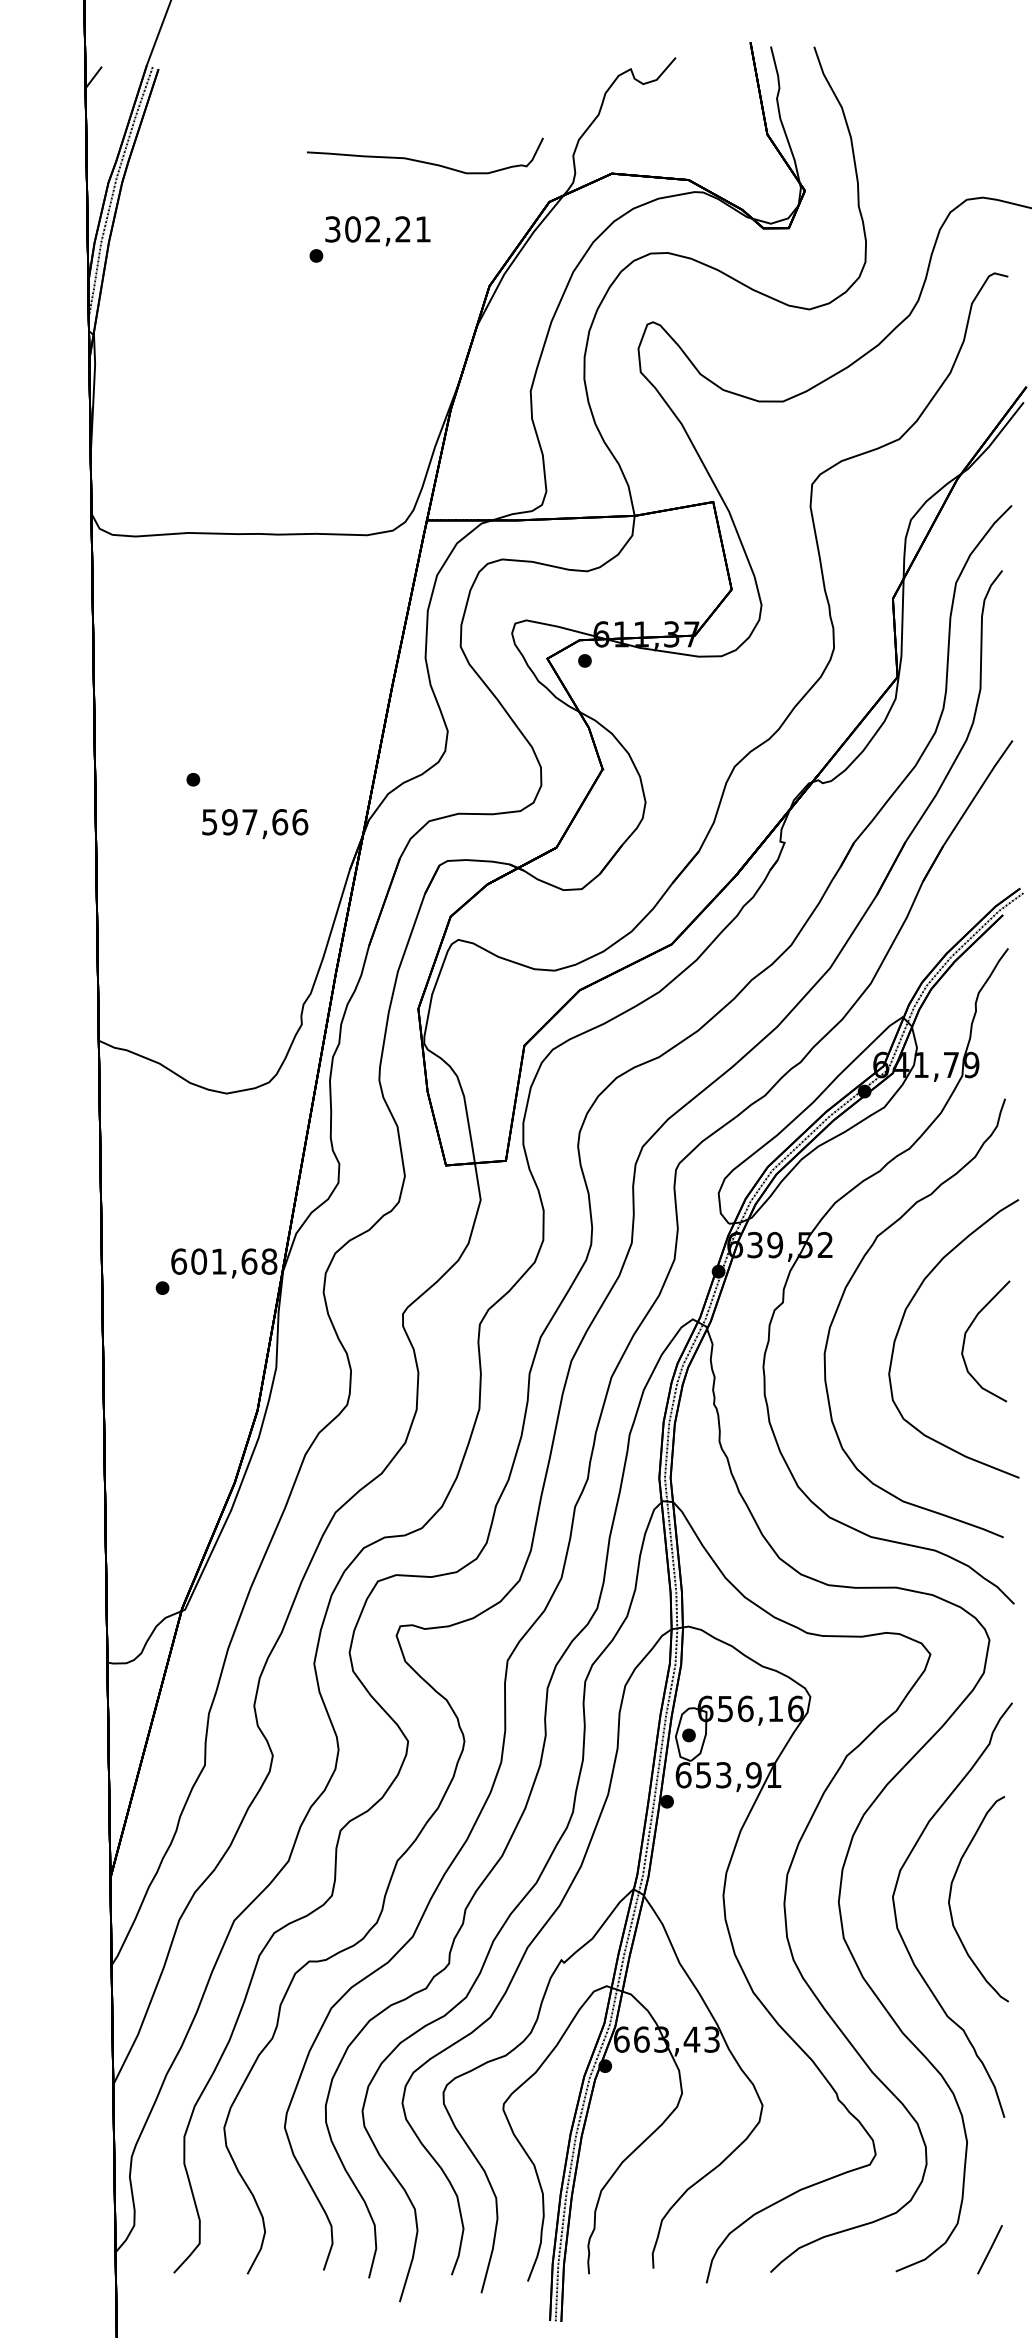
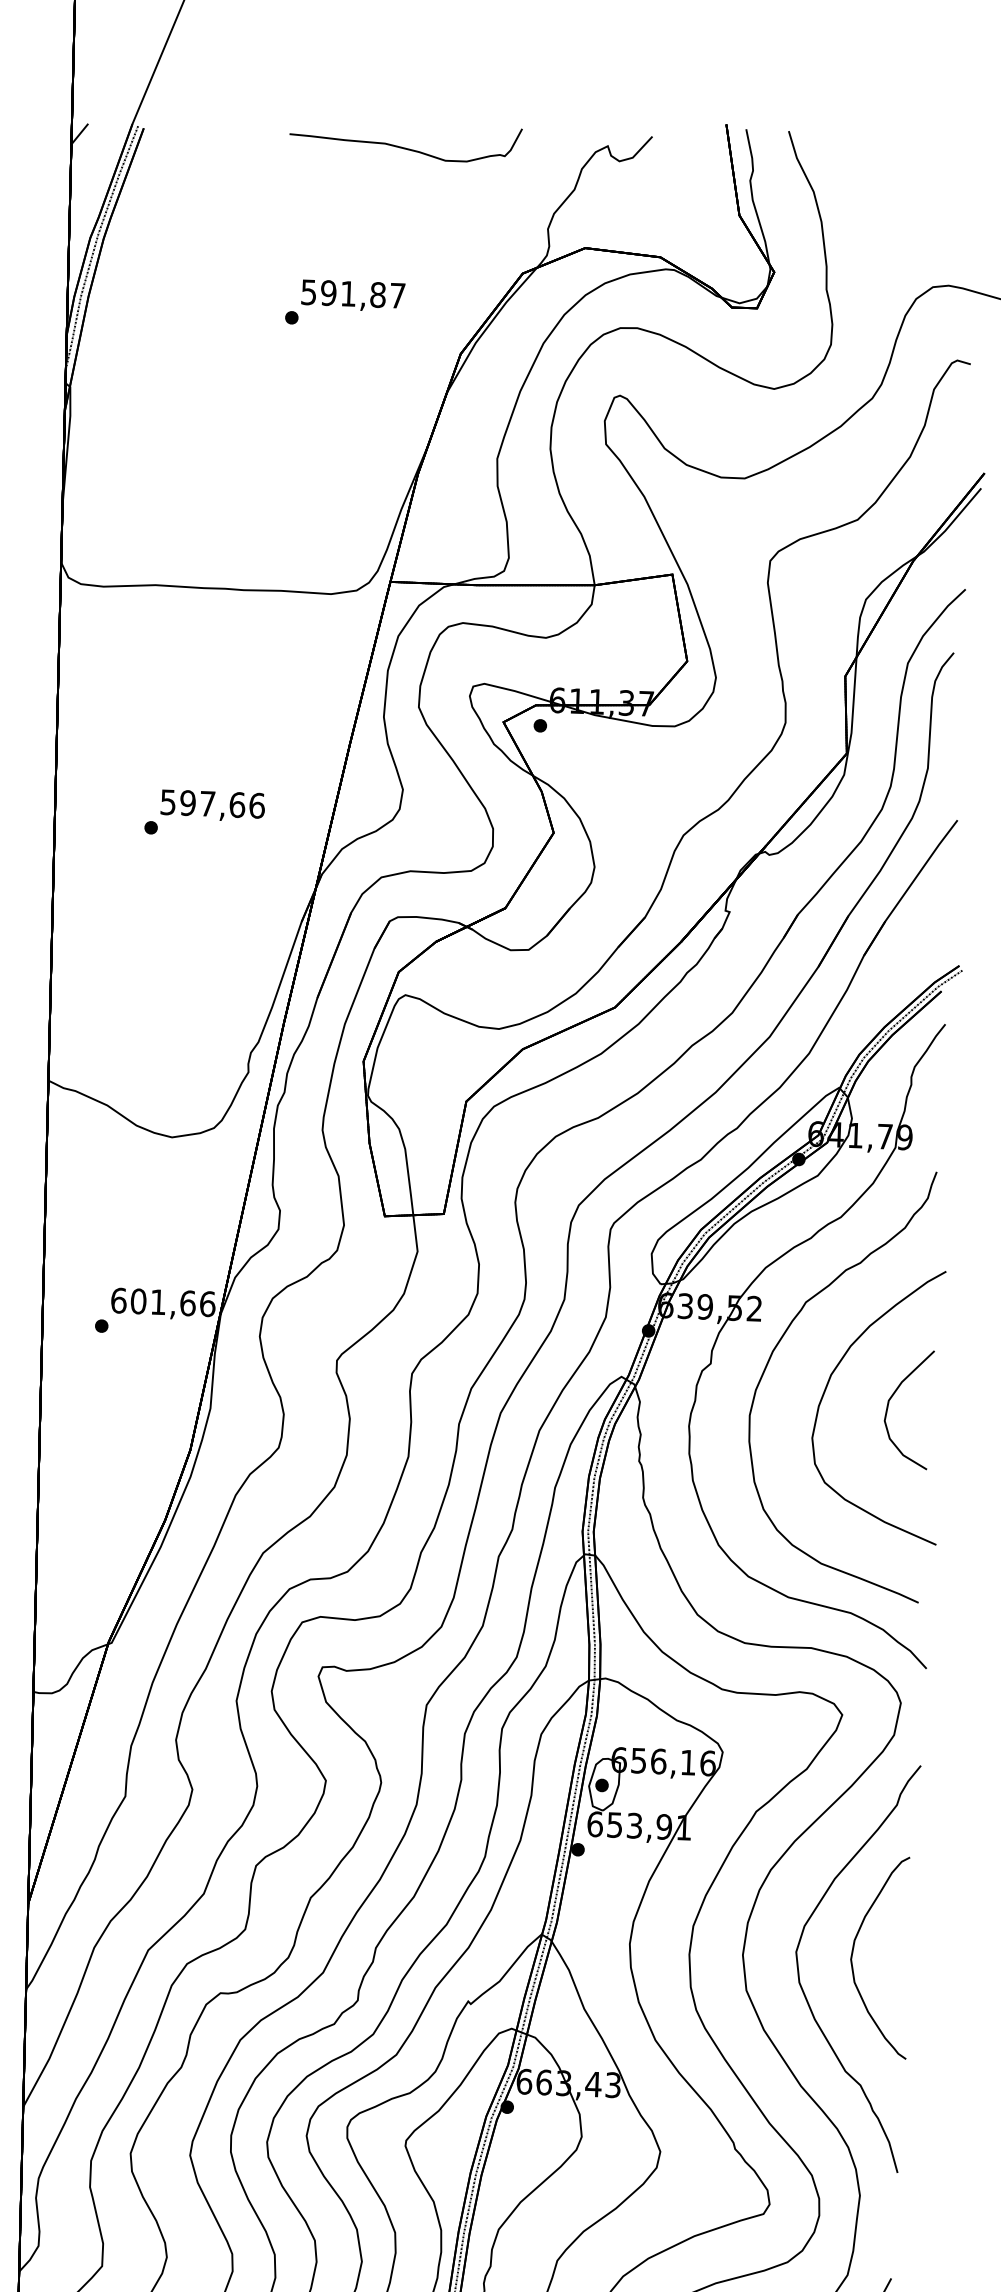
curve: (425, 161) -> (405, 147), moved
text: (378, 229) -> (353, 294), 302,21 -> 591,87
text: (255, 824) -> (213, 806), moved
text: (269, 1261) -> (207, 1303), 601,68 -> 601,66

